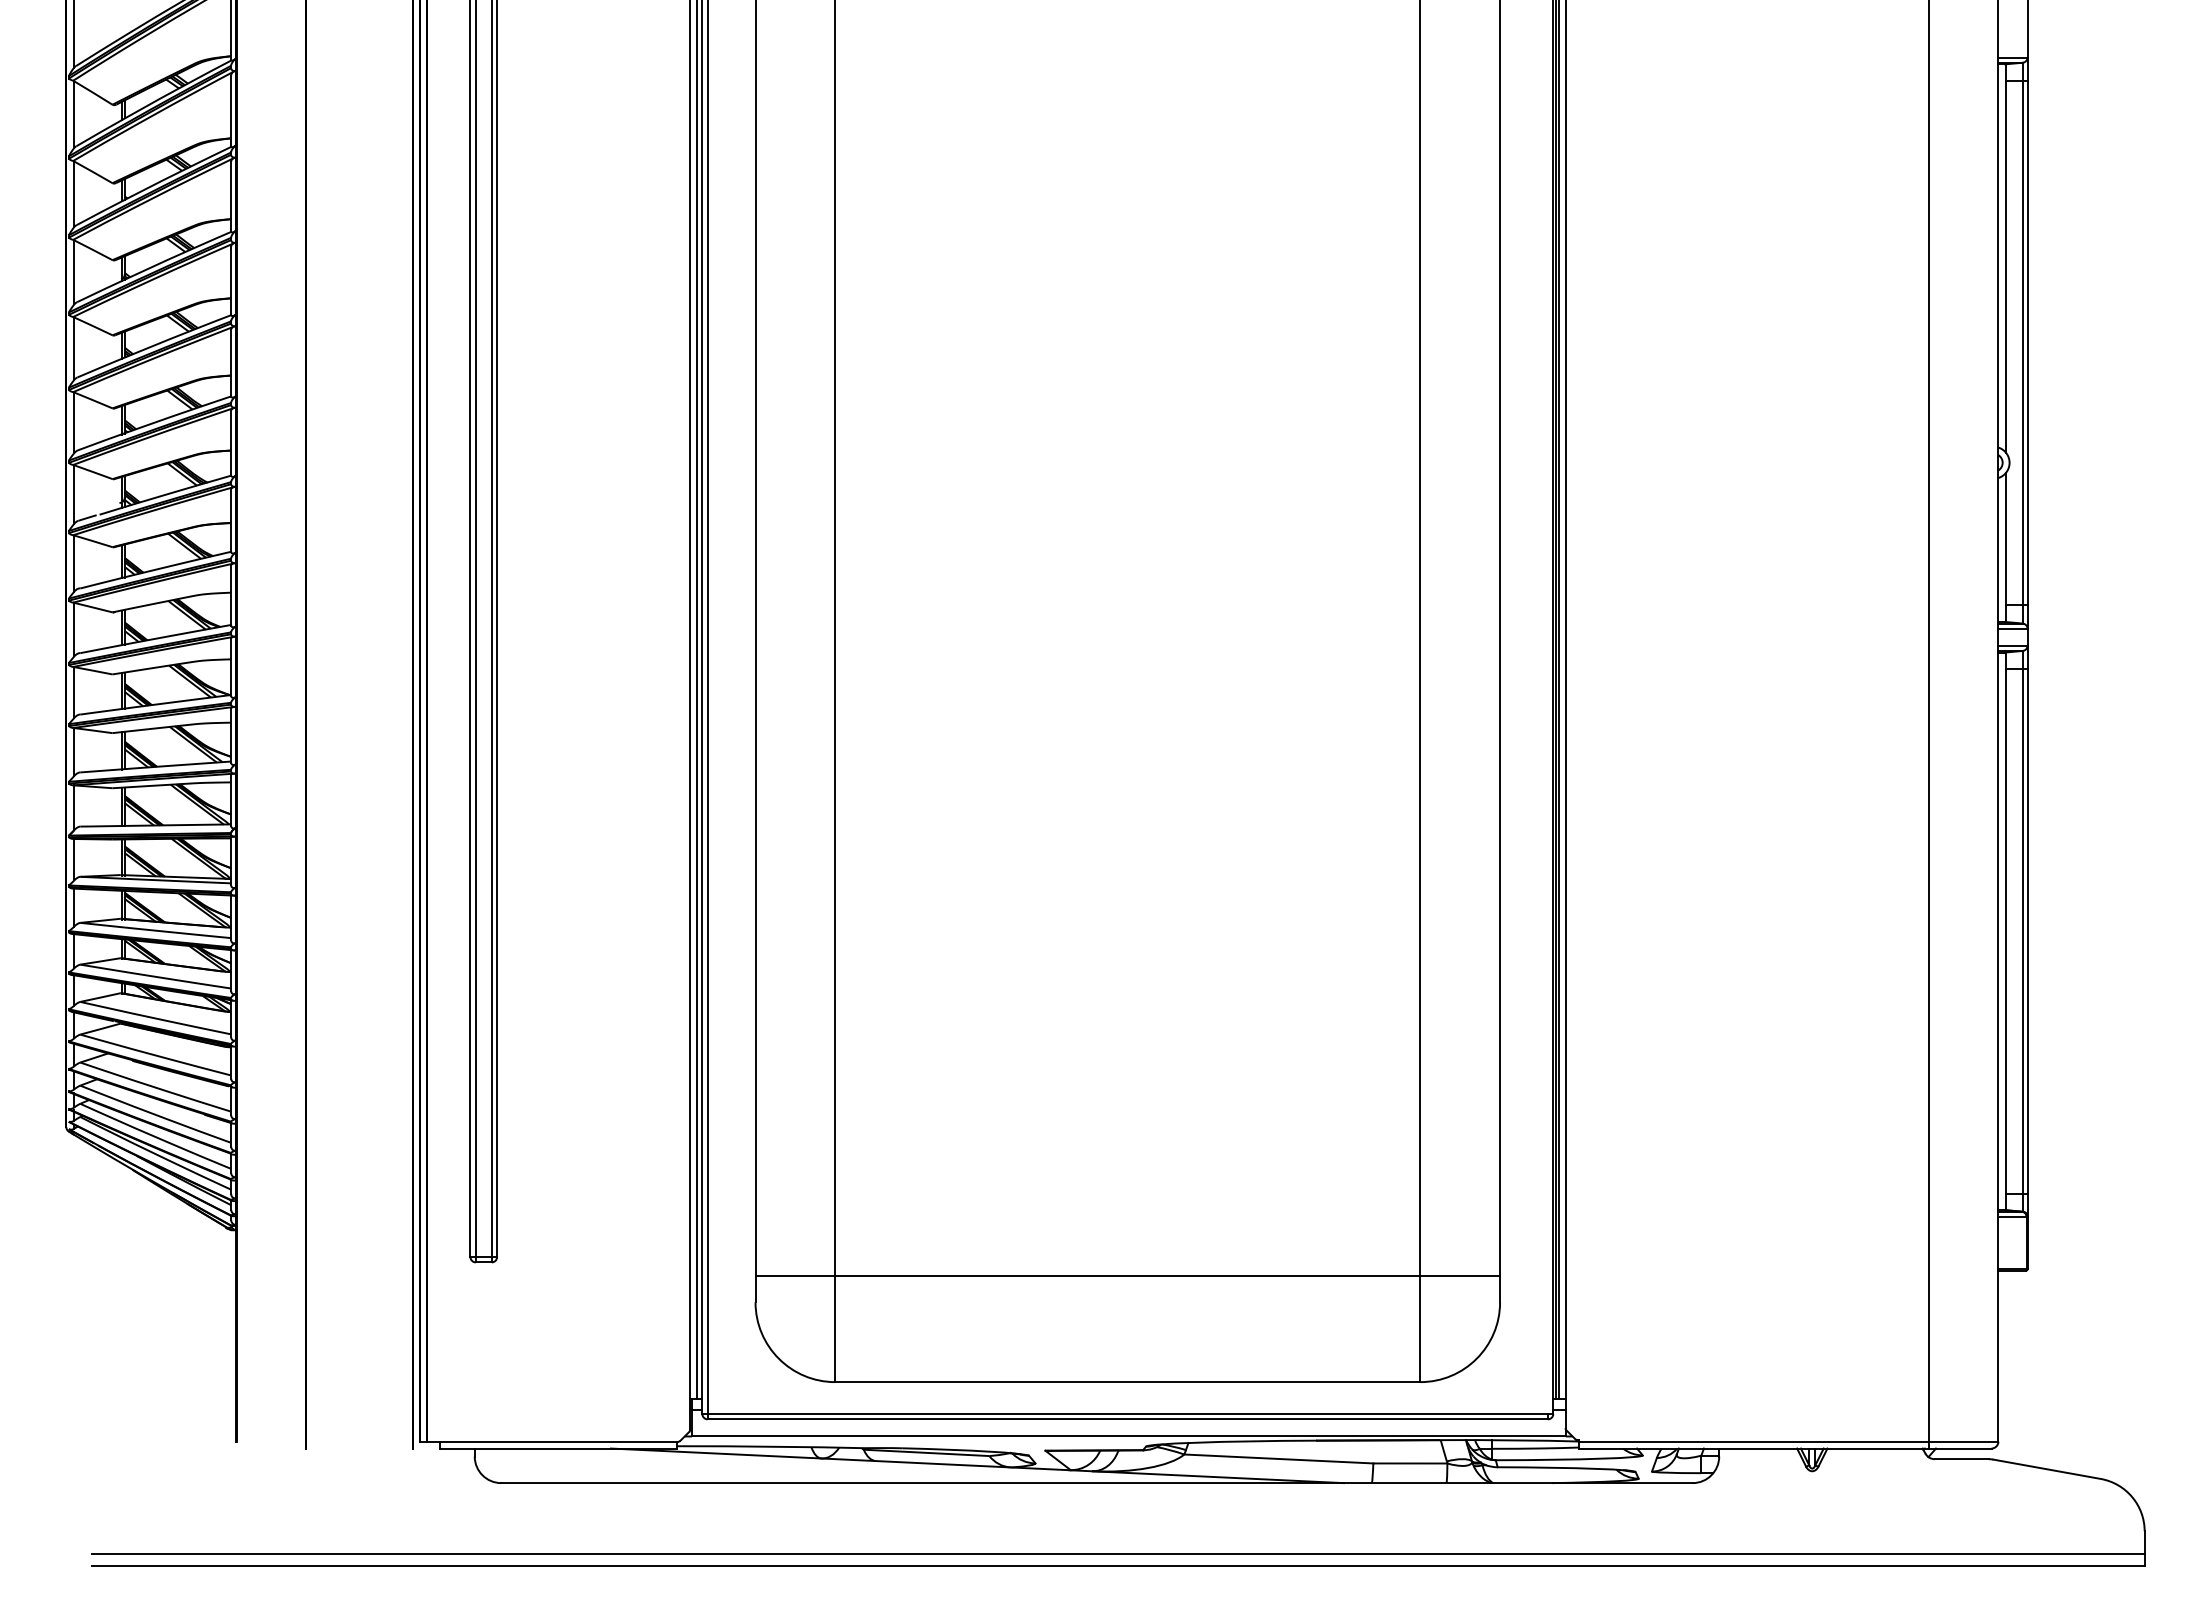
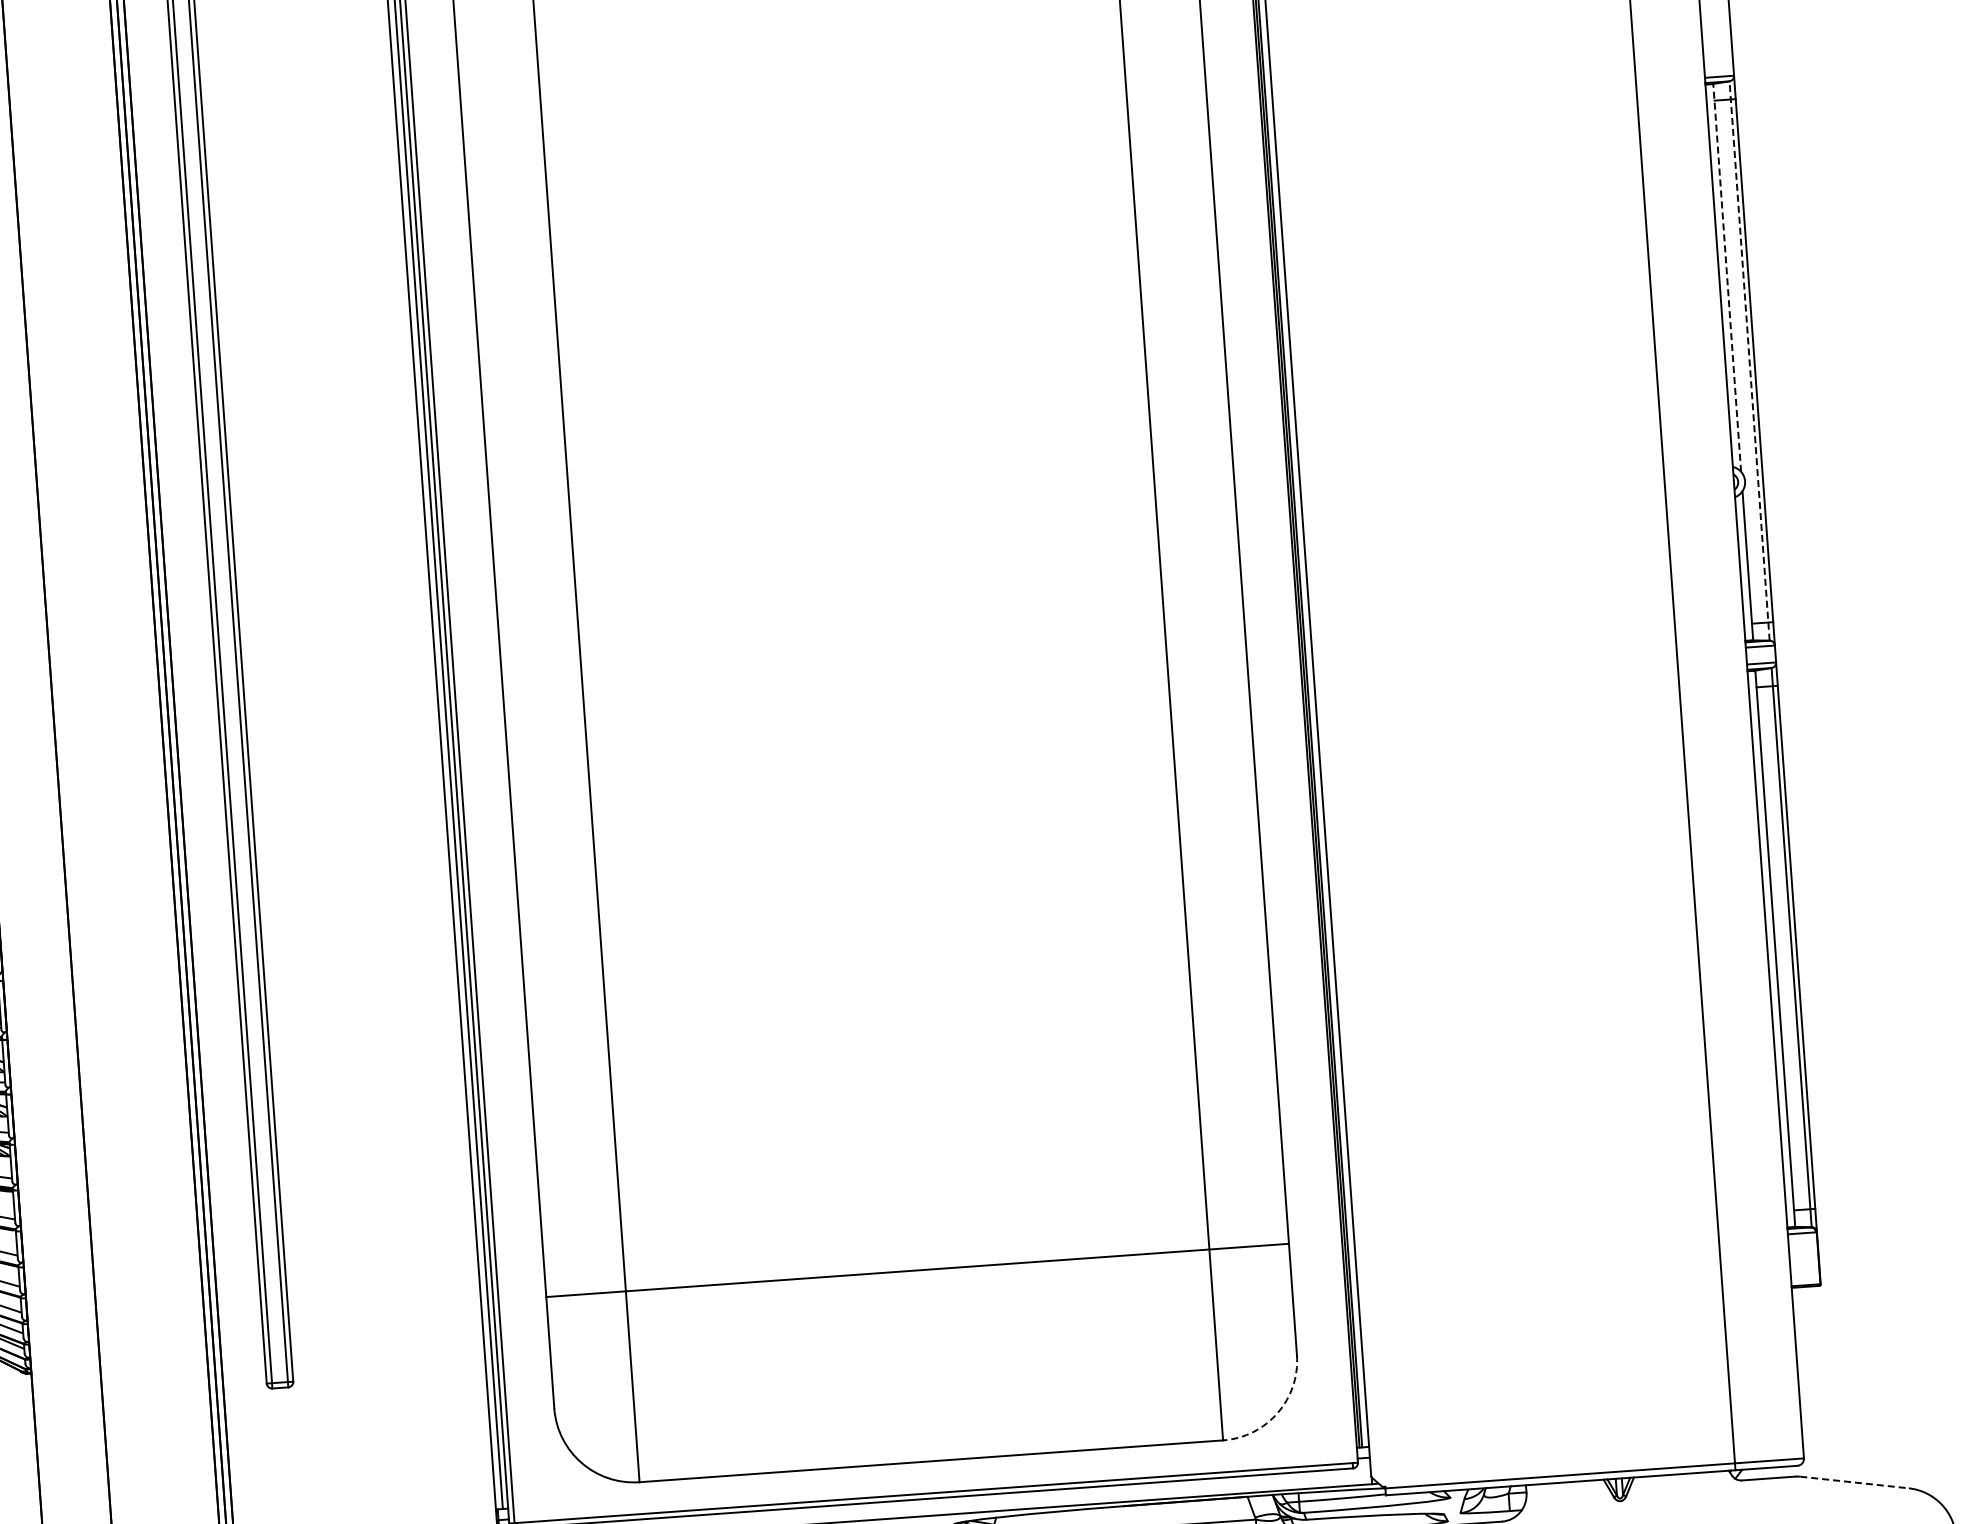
line: (2006, 258) -> (1727, 277), solid -> dashed
line: (2022, 342) -> (1749, 360), solid -> dashed
line: (1127, 1275) -> (917, 1270), moved
arc: (1476, 1358) -> (1277, 1412), solid -> dashed
line: (2047, 1469) -> (1854, 1482), solid -> dashed

